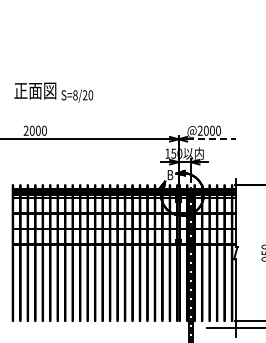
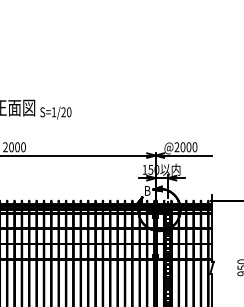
text: (75, 95) -> (54, 112), S=8/20 -> S=1/20
line: (212, 139) -> (189, 155), dashed -> solid

